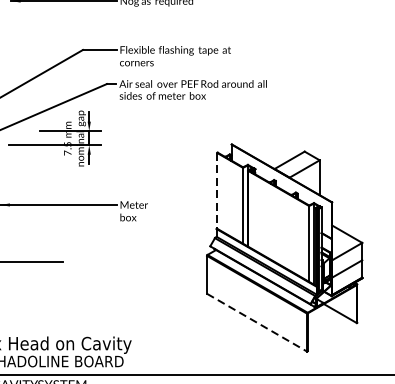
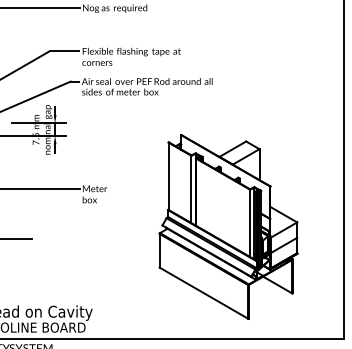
line: (217, 191) -> (168, 176), dashed -> solid
line: (257, 323) -> (204, 293), dashed -> solid

